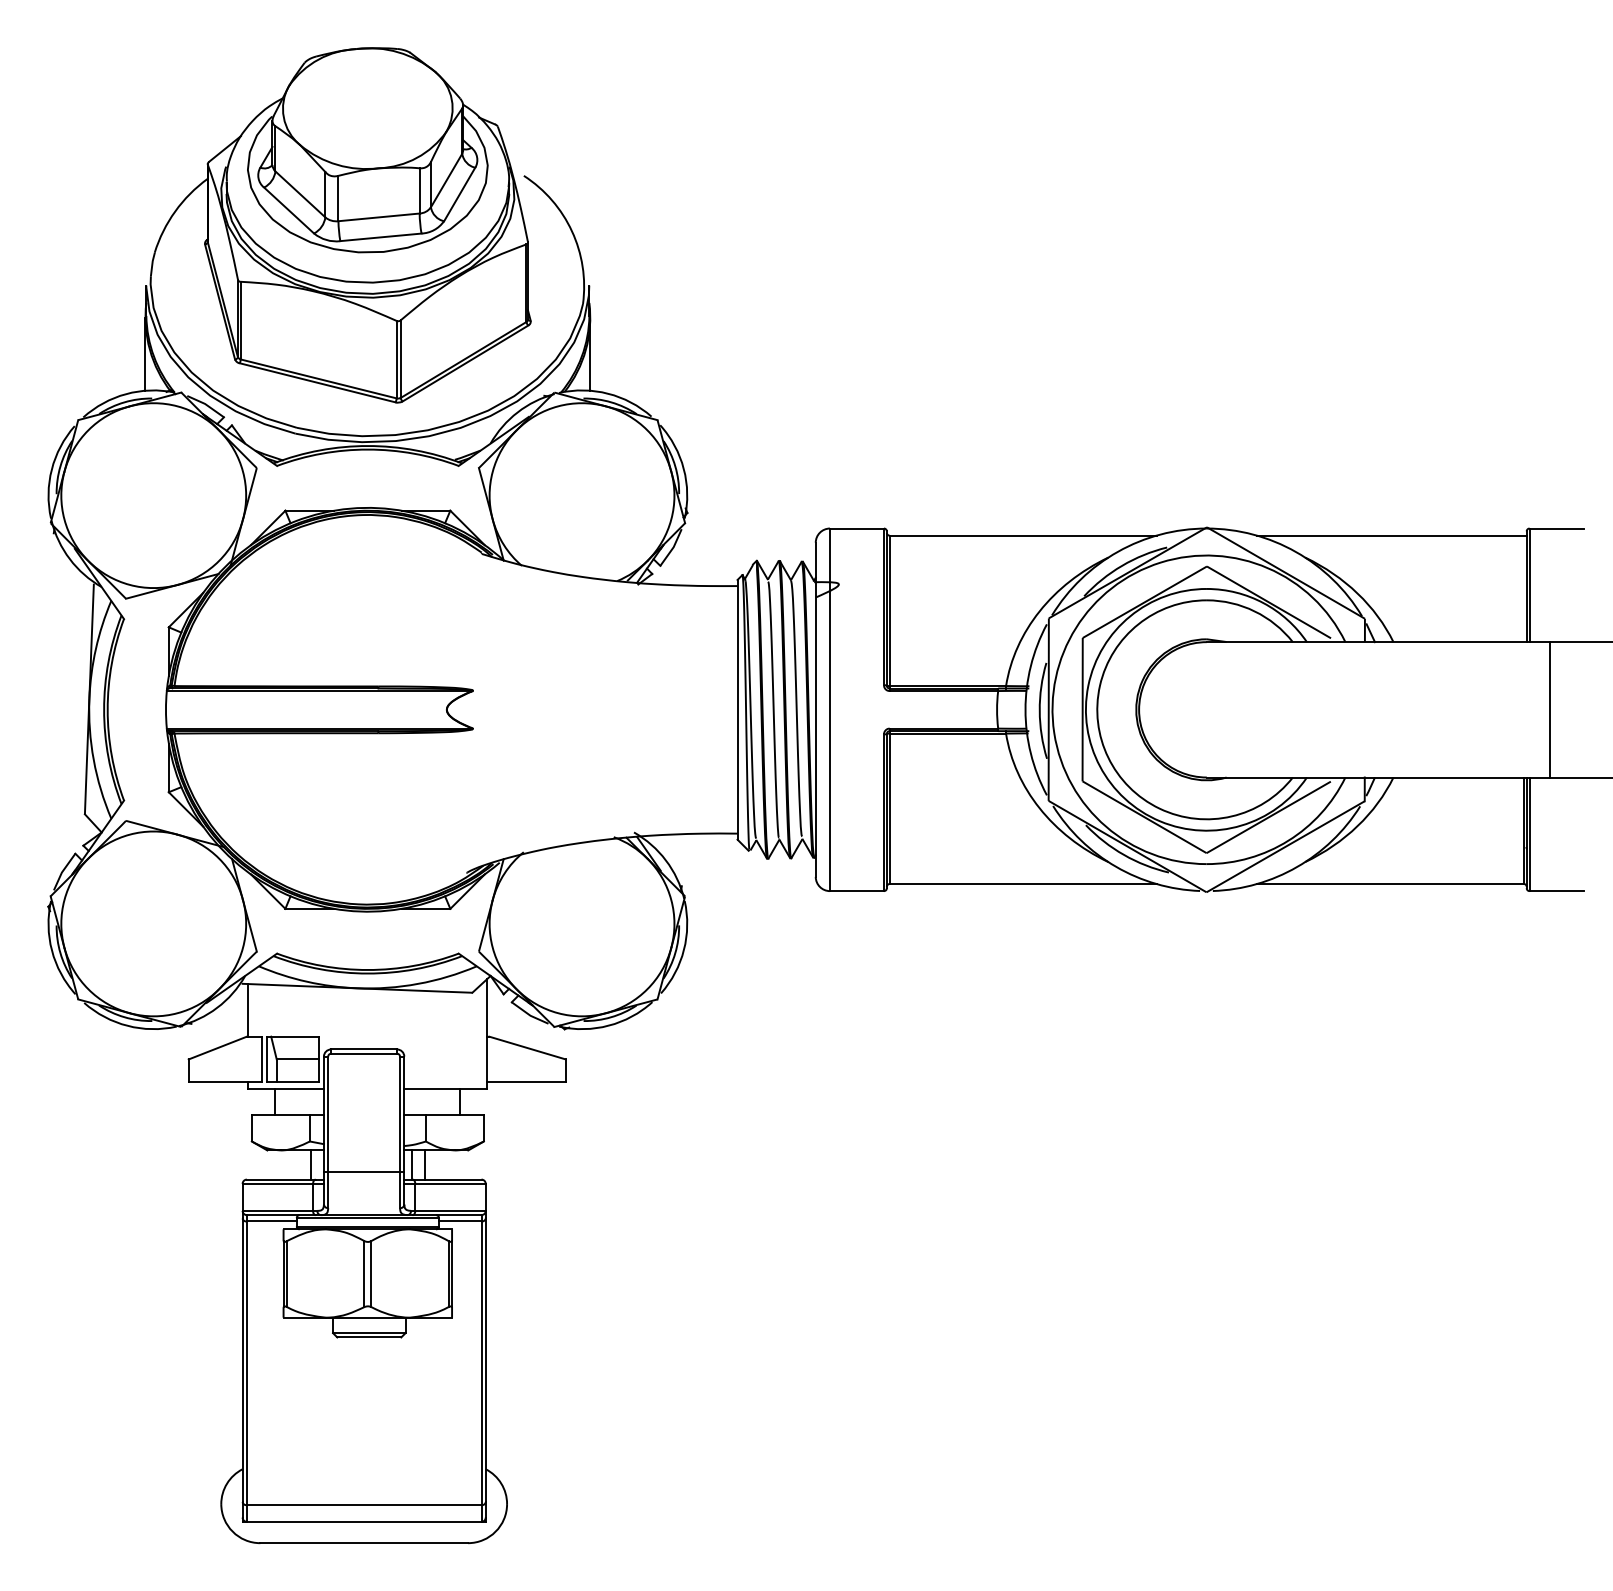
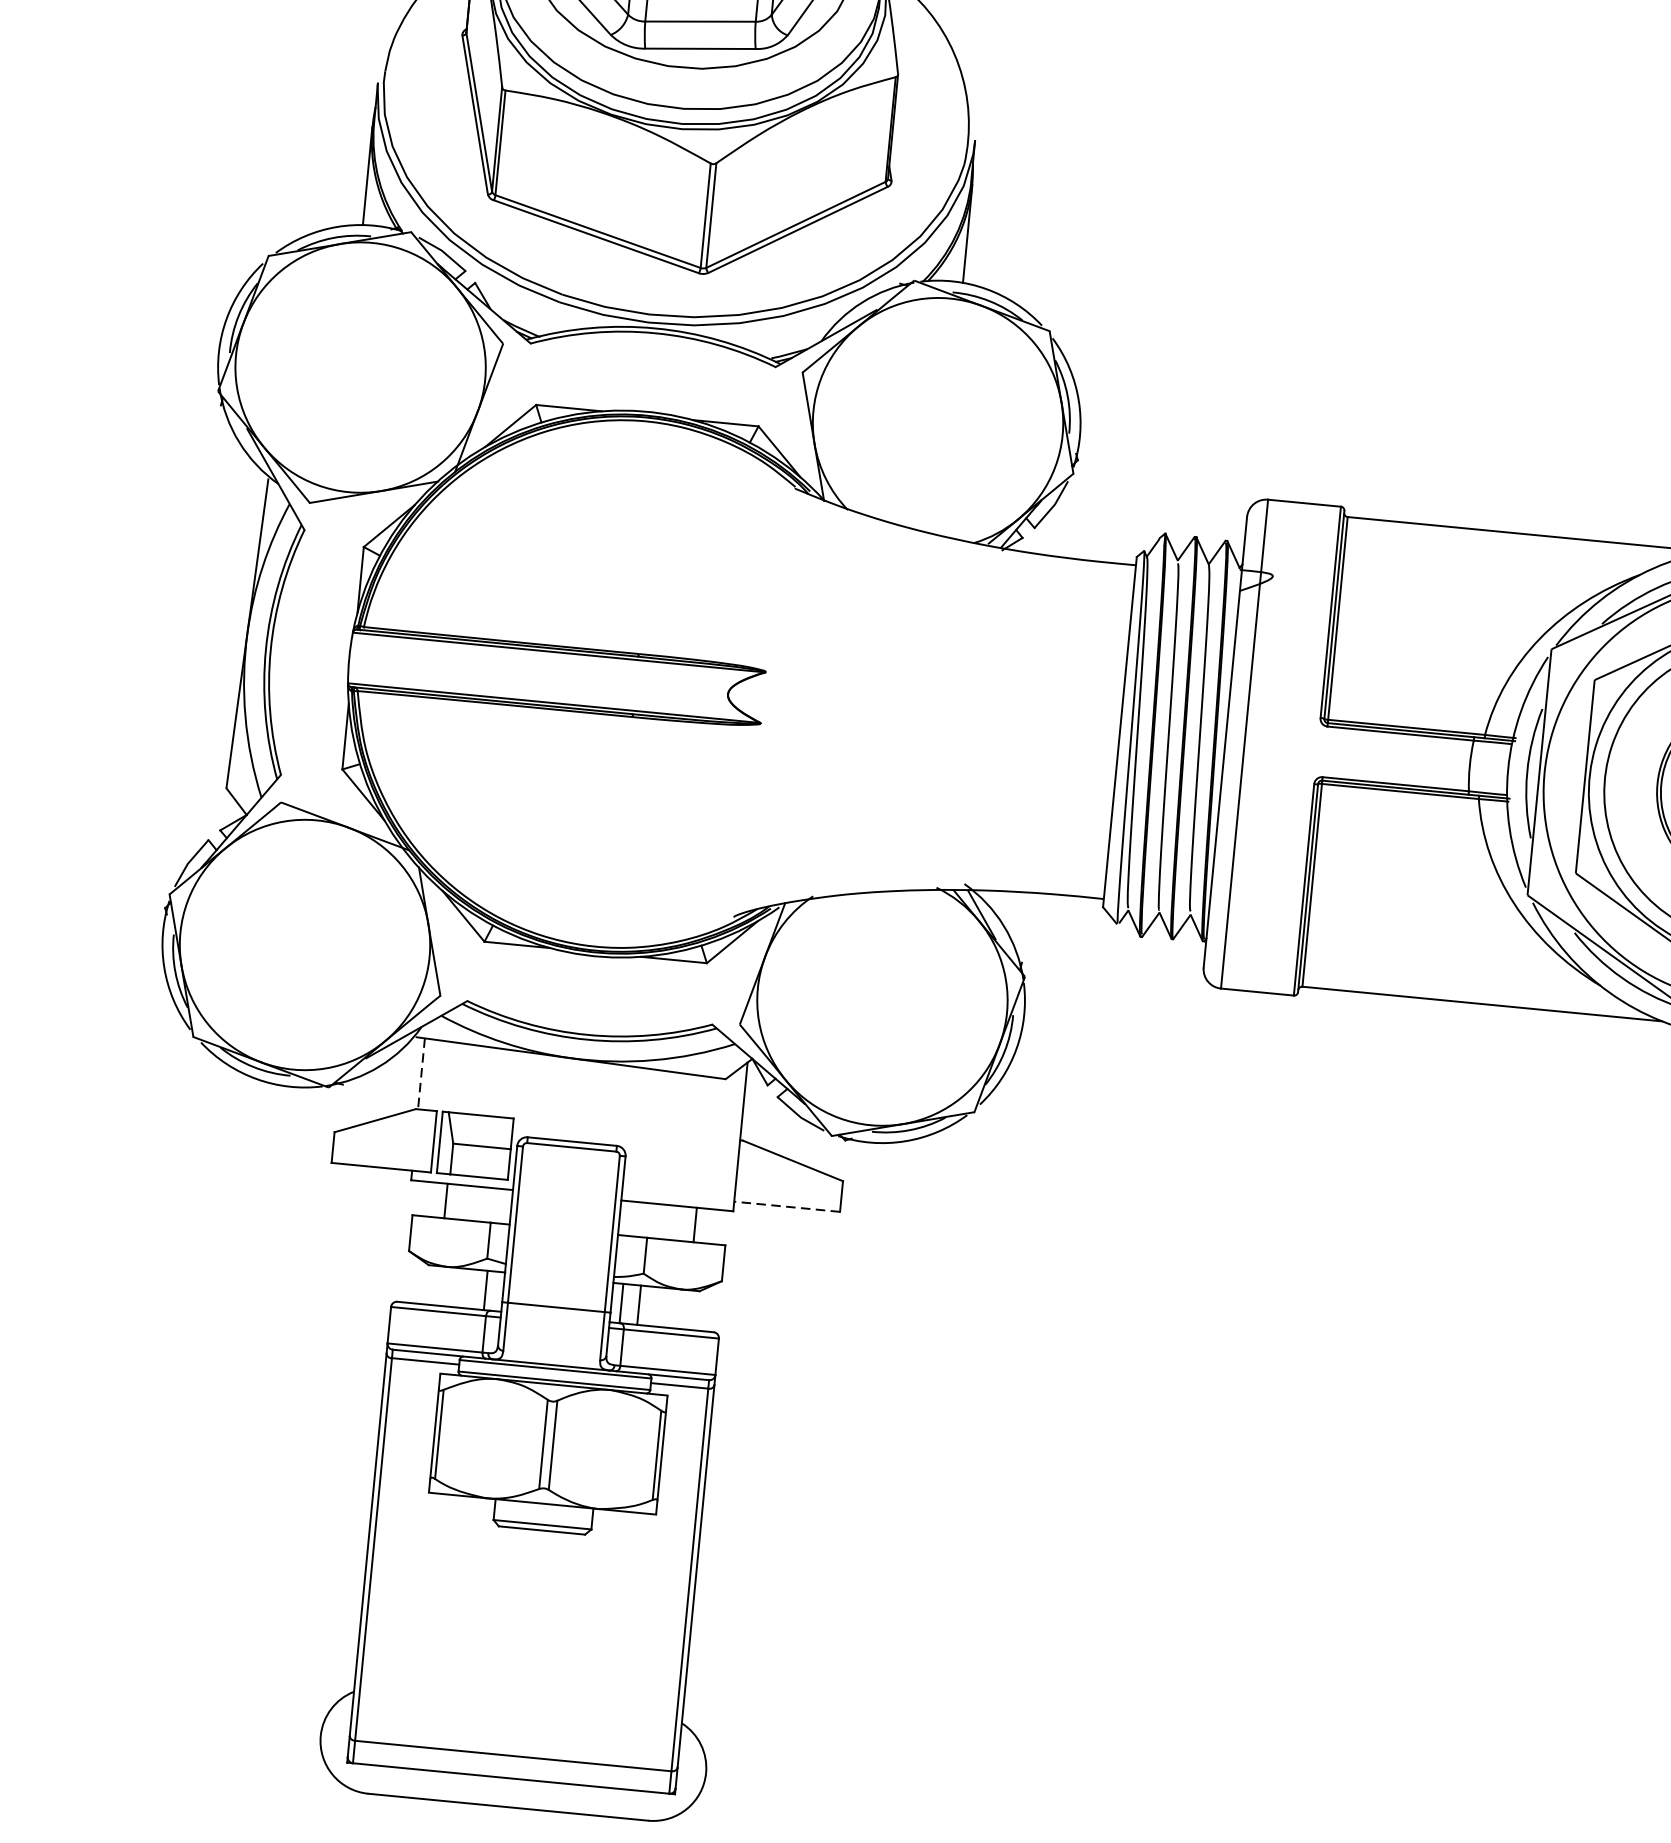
line: (248, 1010) -> (421, 1074), solid -> dashed
line: (526, 1082) -> (786, 1207), solid -> dashed

